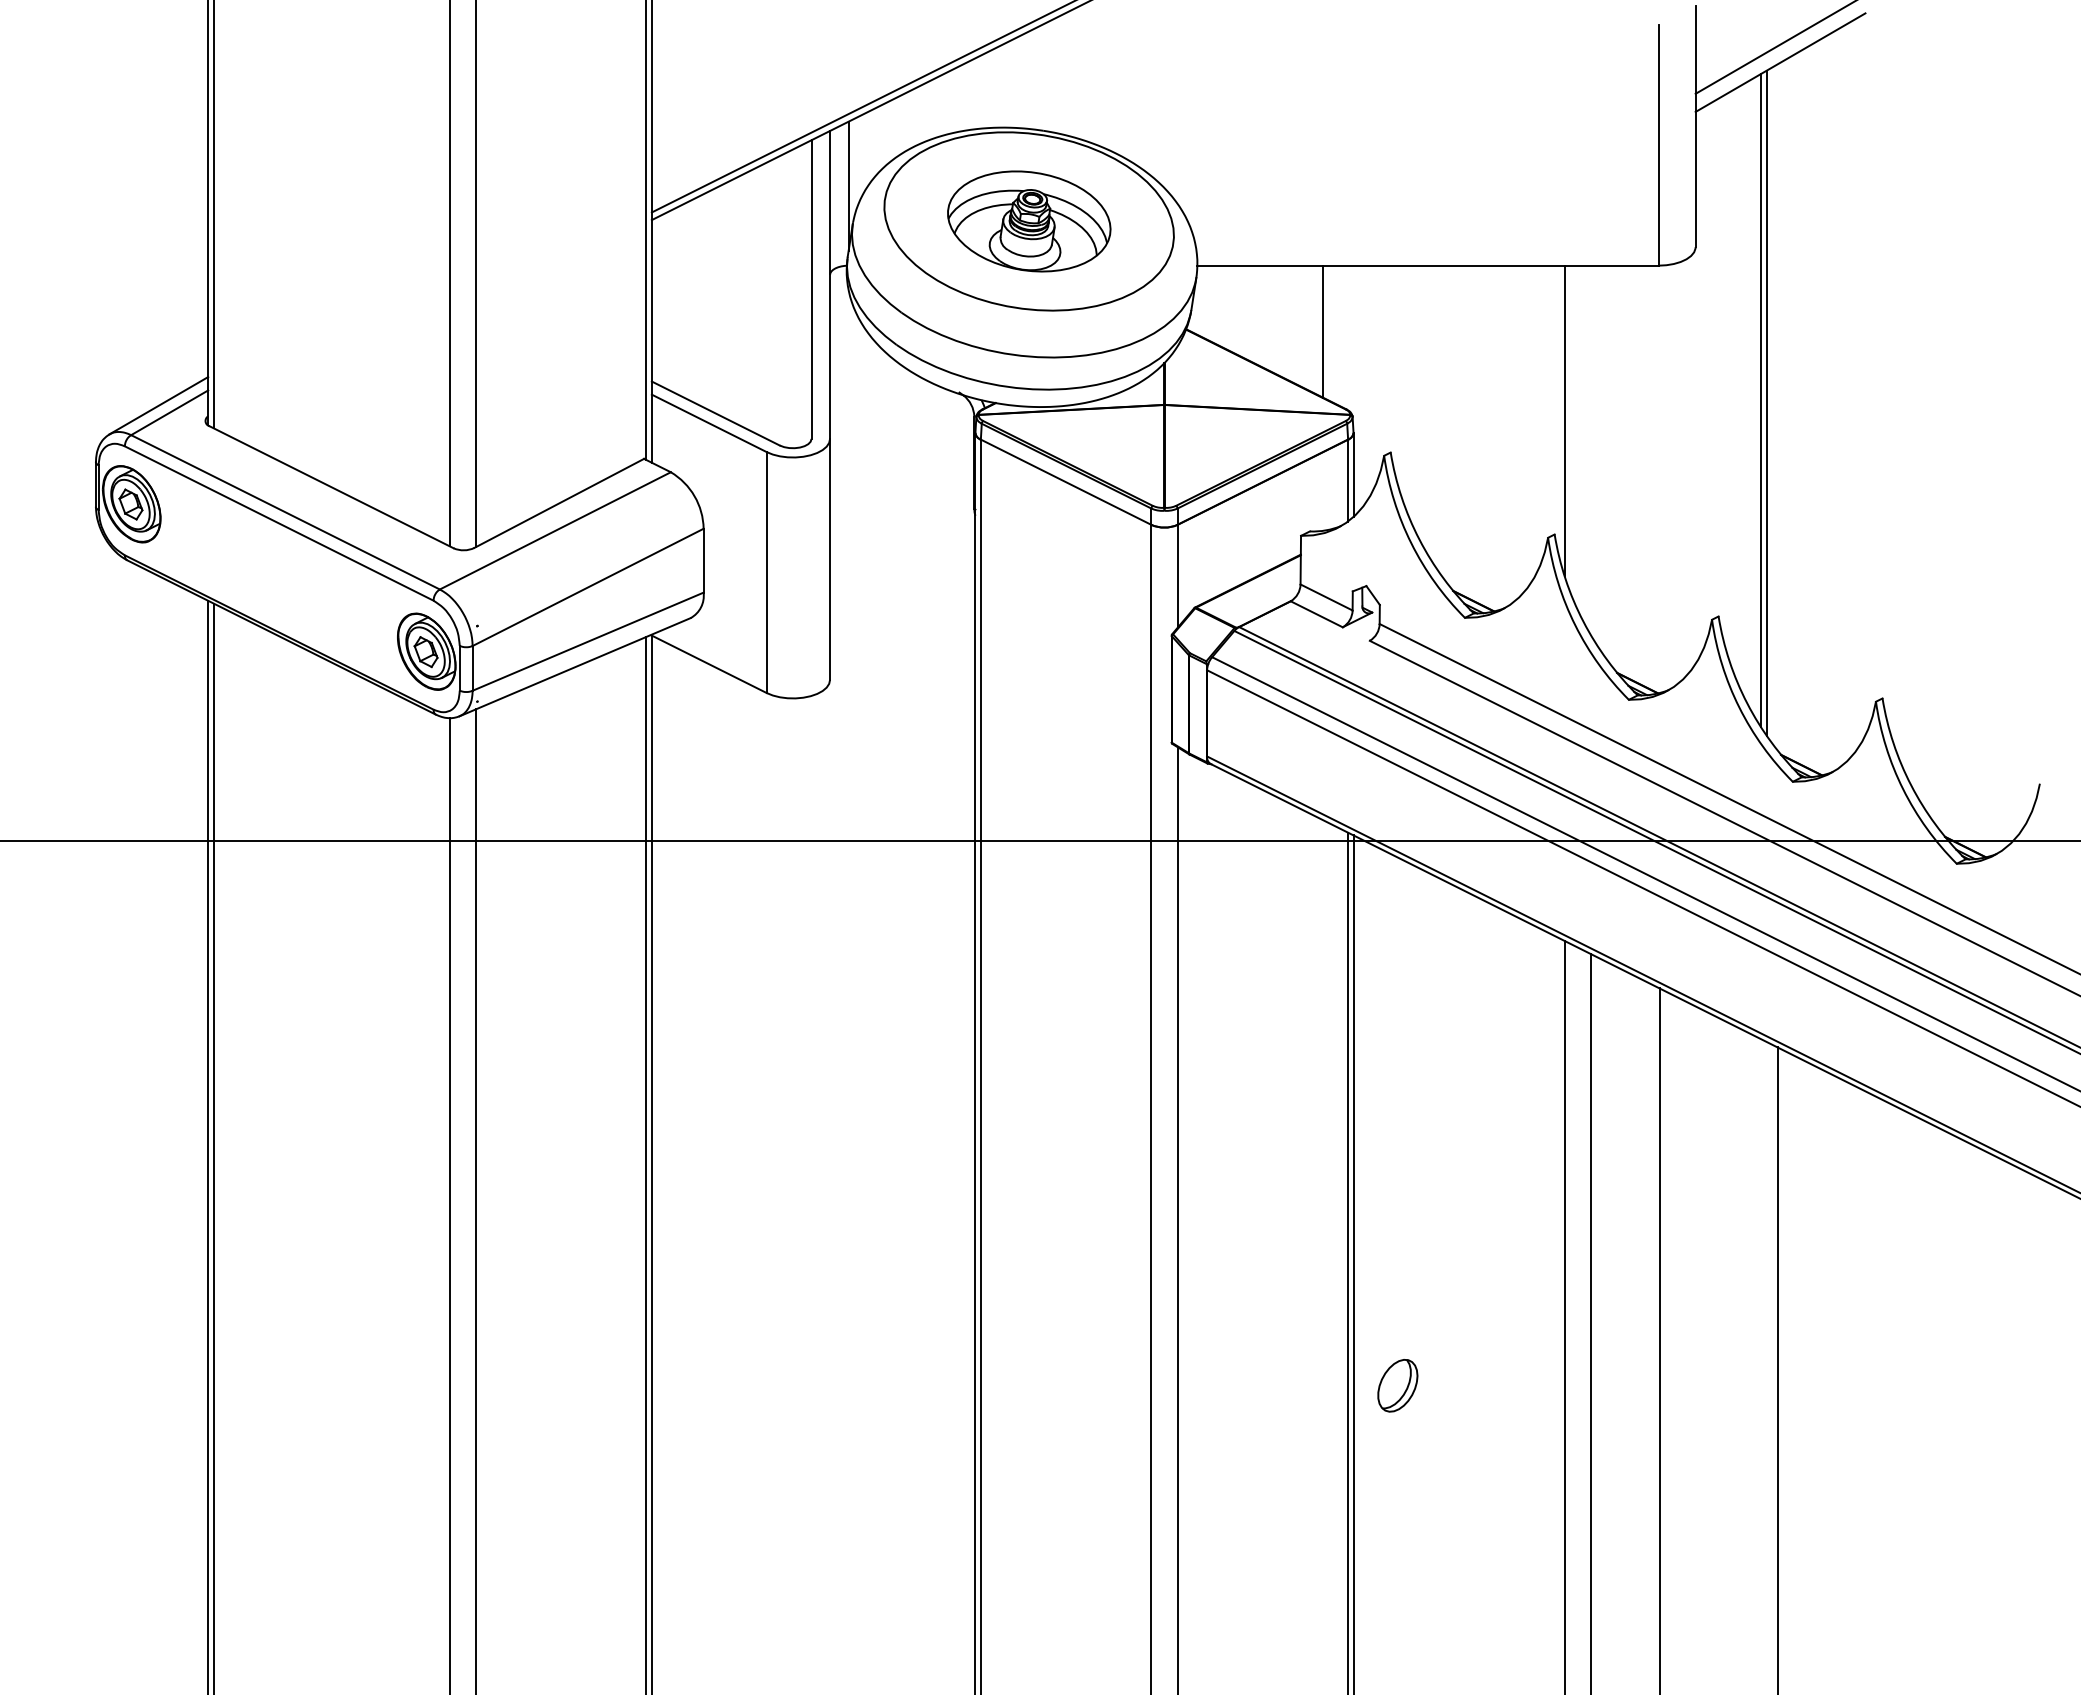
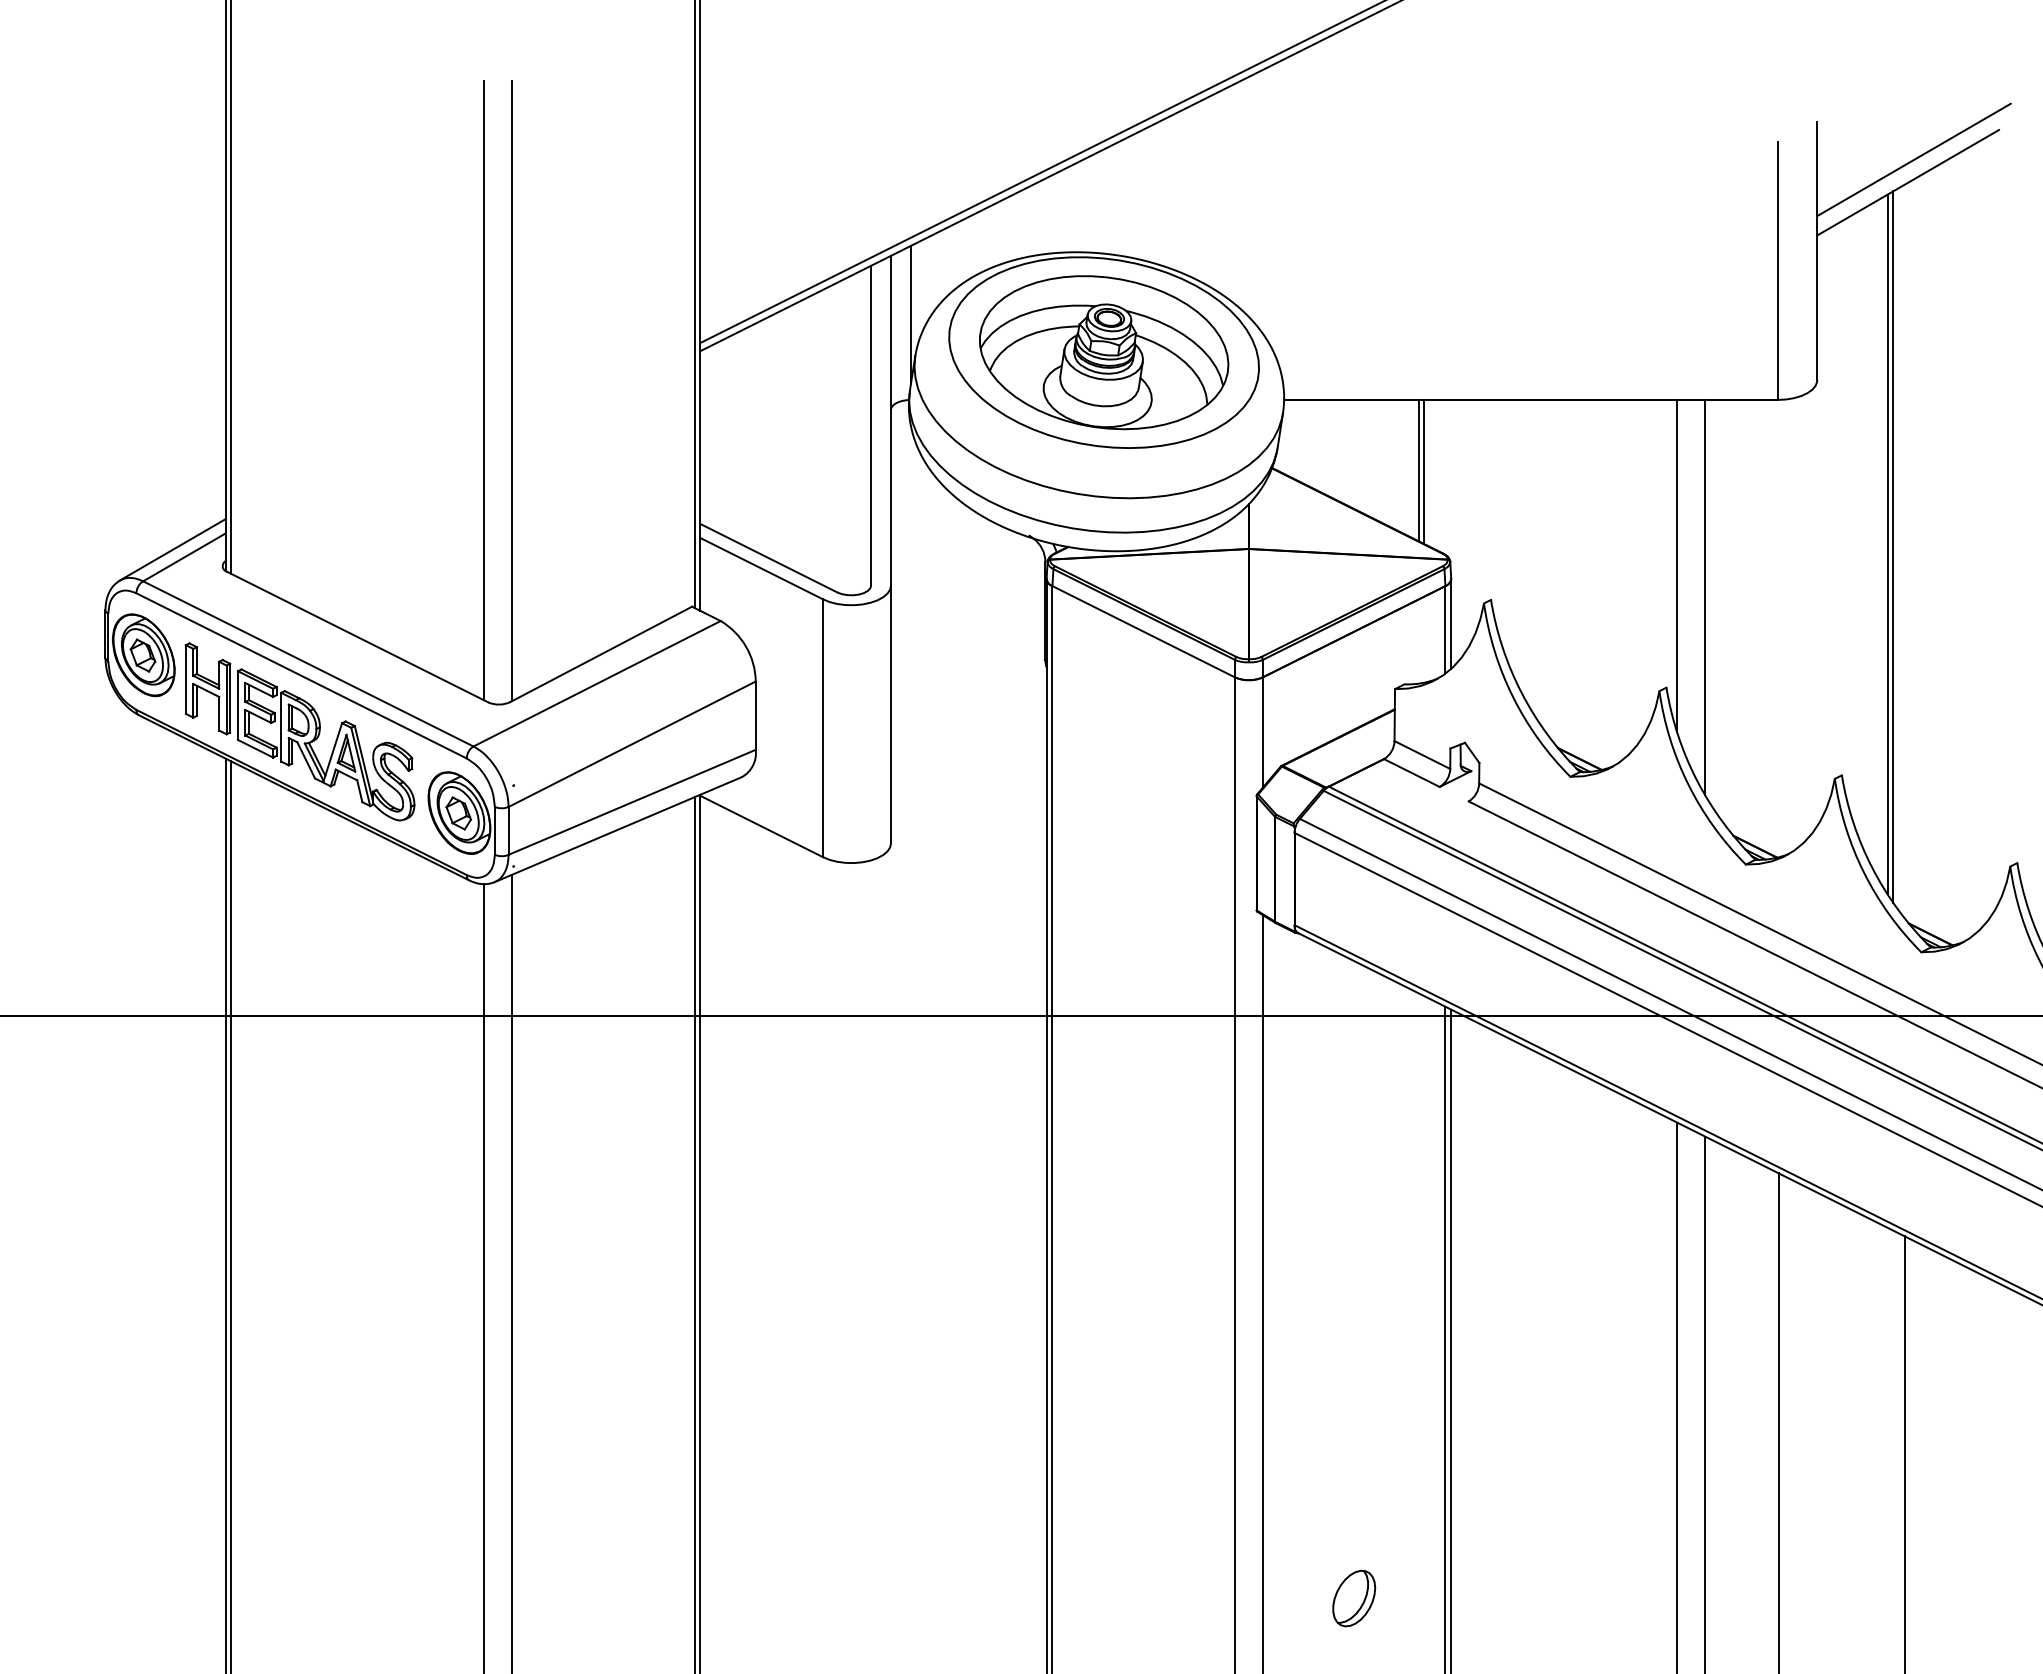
part: (1029, 221) -> (1104, 352), size x1.43
line: (1328, 332) -> (1424, 471), added
line: (1590, 449) -> (1704, 596), added
part: (277, 575) -> (299, 731), added
part: (1397, 1385) -> (1353, 1598), moved

